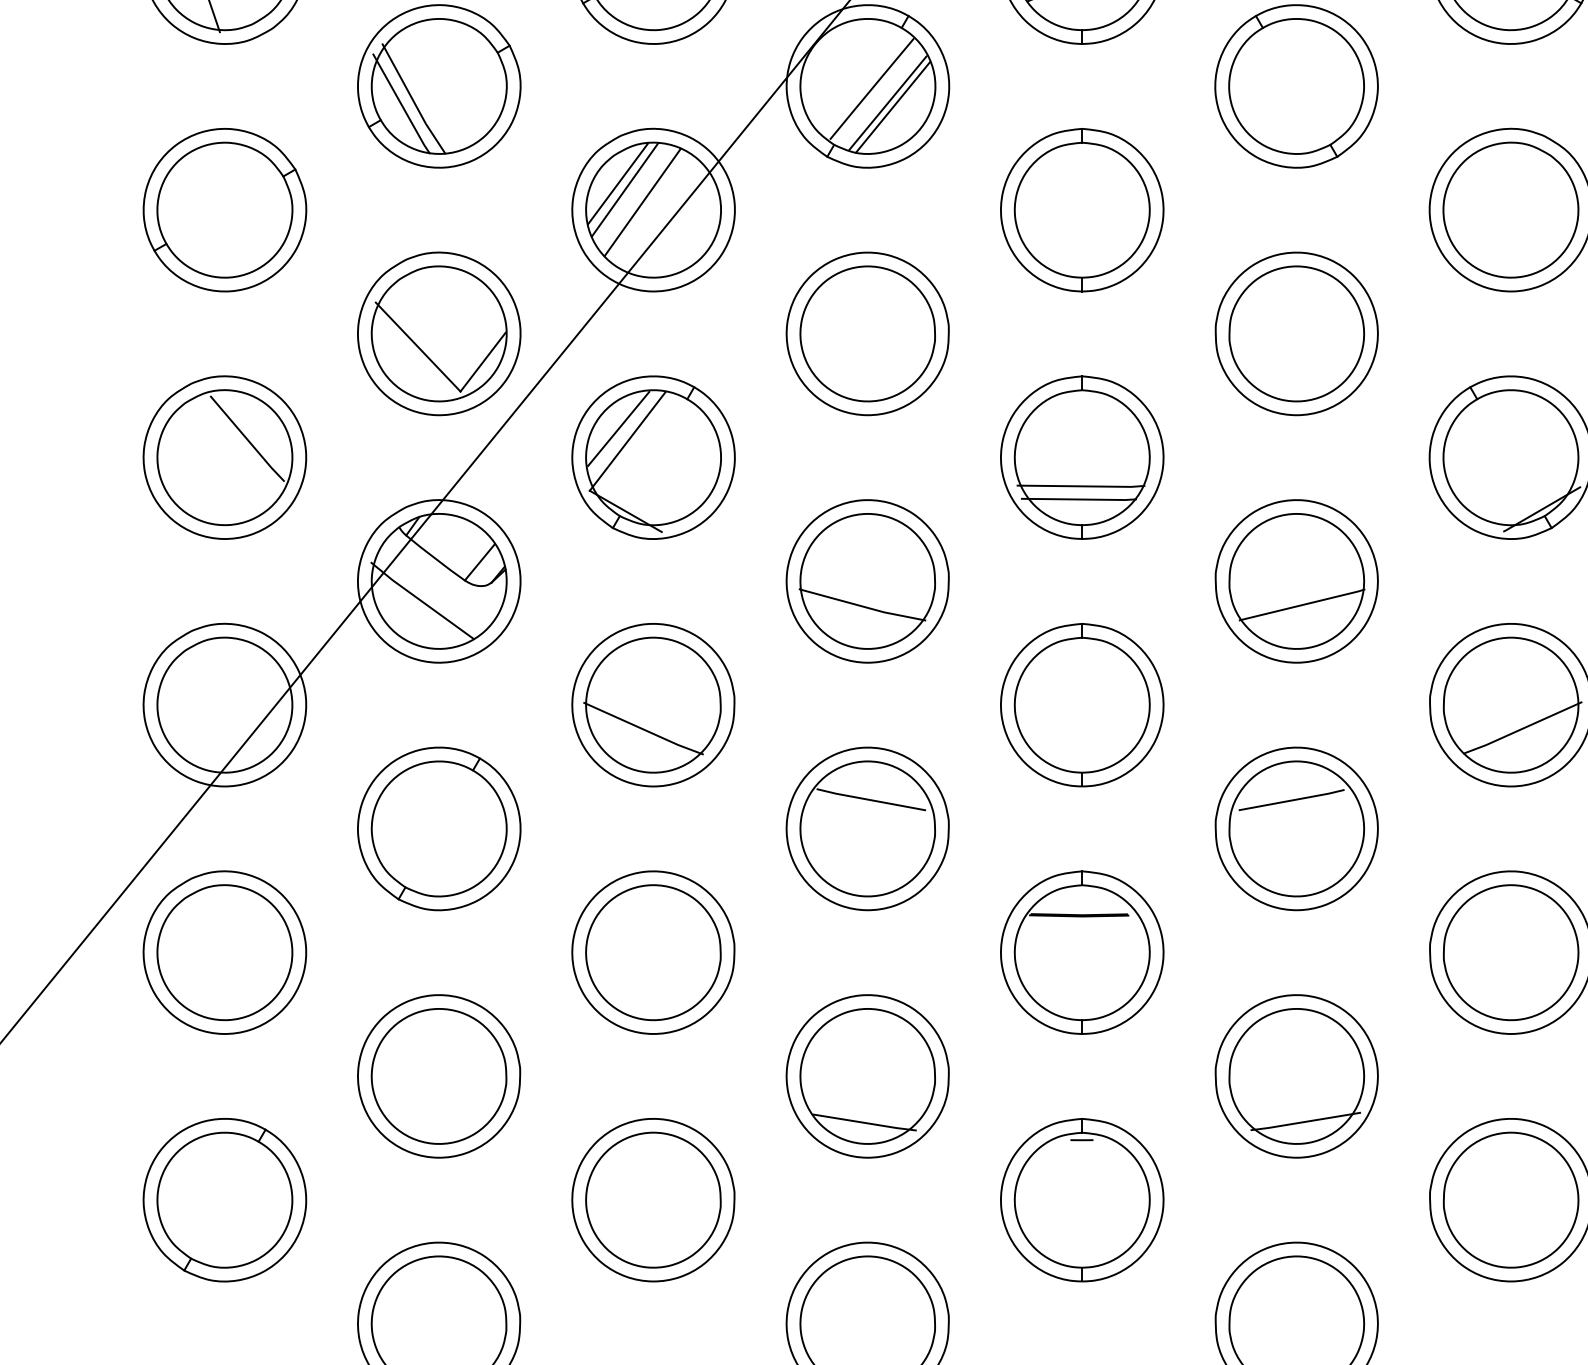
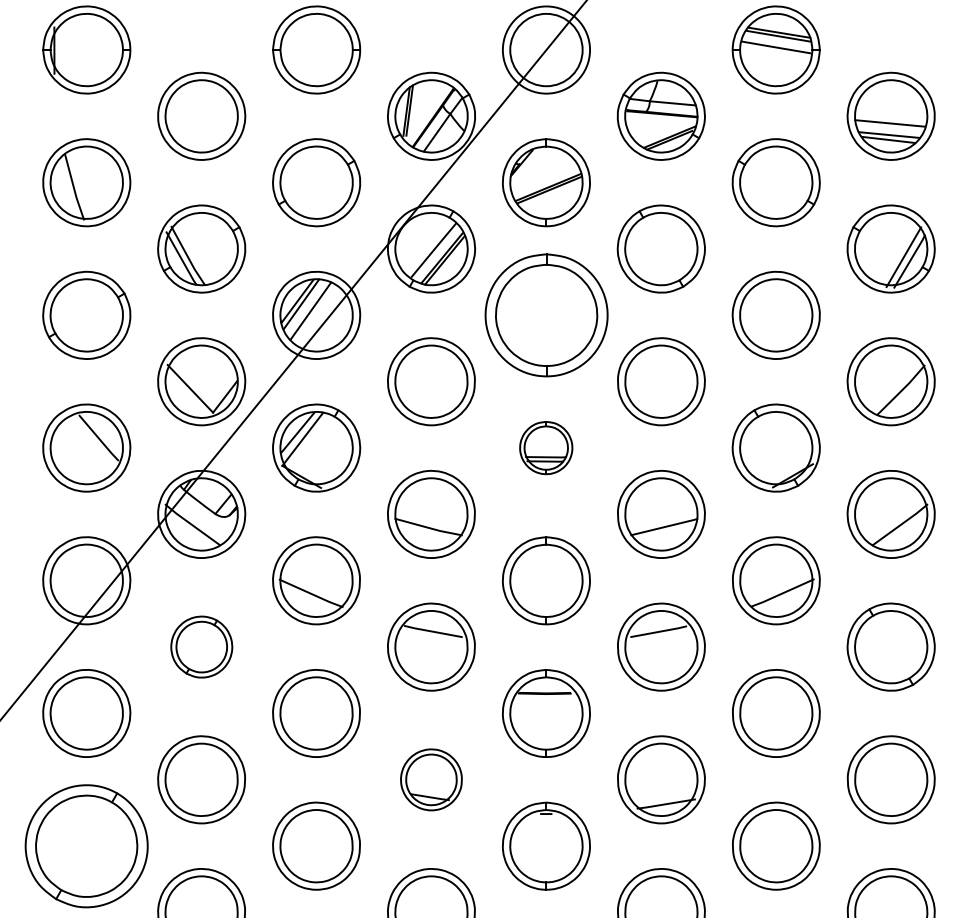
part: (1080, 210) -> (545, 315), size x1.4
part: (1080, 456) -> (545, 447), size x0.6
part: (438, 827) -> (201, 646), size x0.7
part: (867, 1075) -> (431, 779), size x0.7
part: (224, 1198) -> (86, 845), size x1.4

